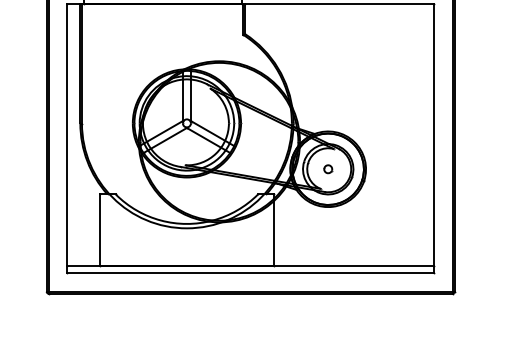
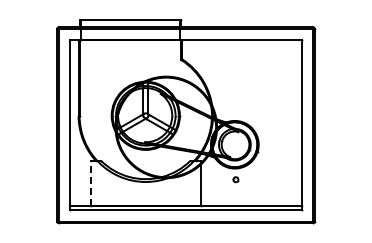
part: (327, 168) -> (235, 179), moved
line: (99, 229) -> (90, 182), solid -> dashed

